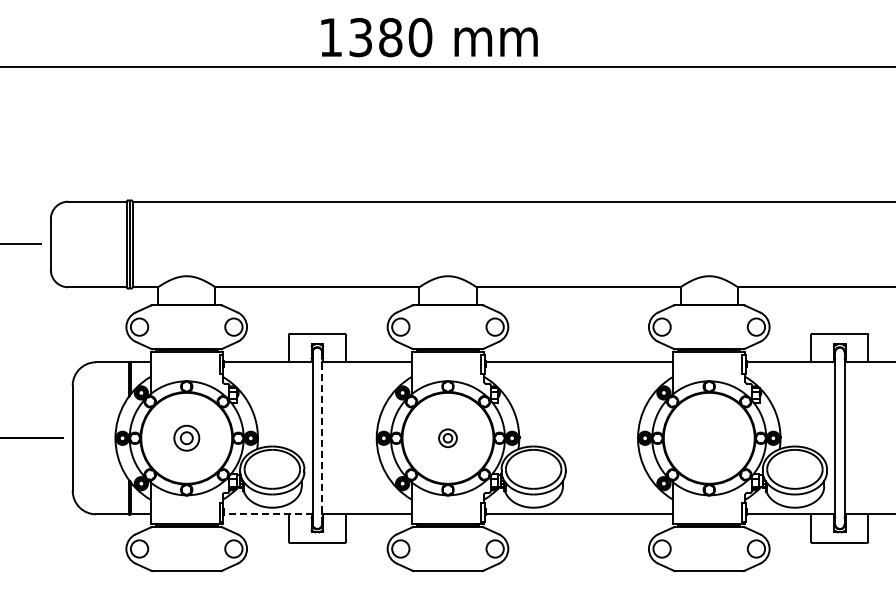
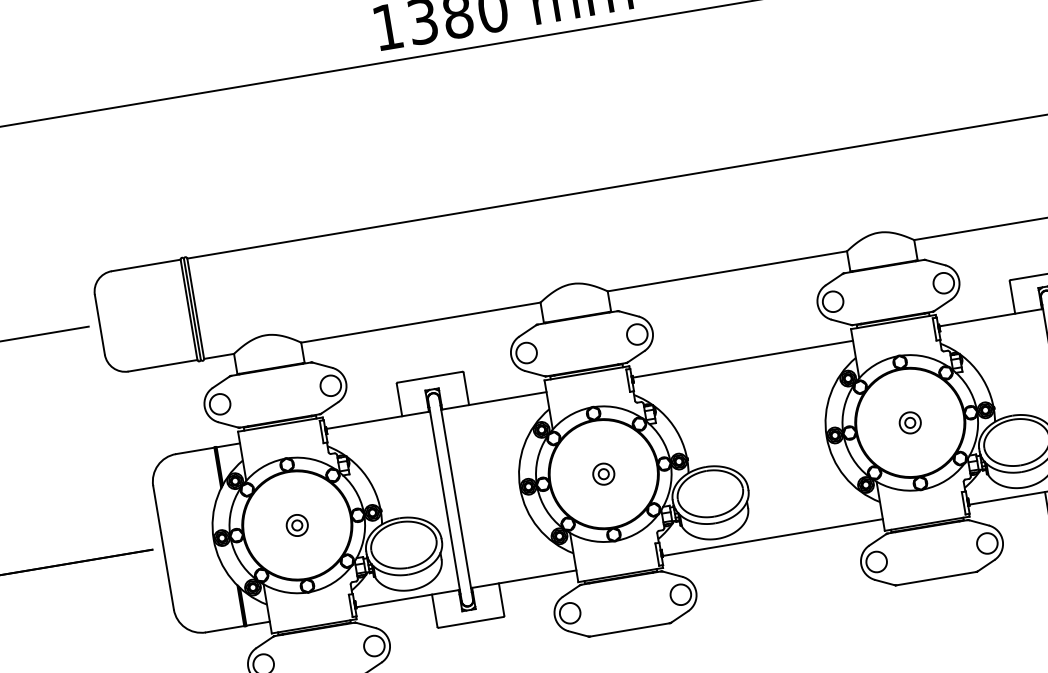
part: (186, 438) -> (297, 525), size x0.71
line: (322, 438) -> (456, 499), dashed -> solid
part: (708, 438) -> (909, 423), added
line: (267, 514) -> (407, 599), dashed -> solid

